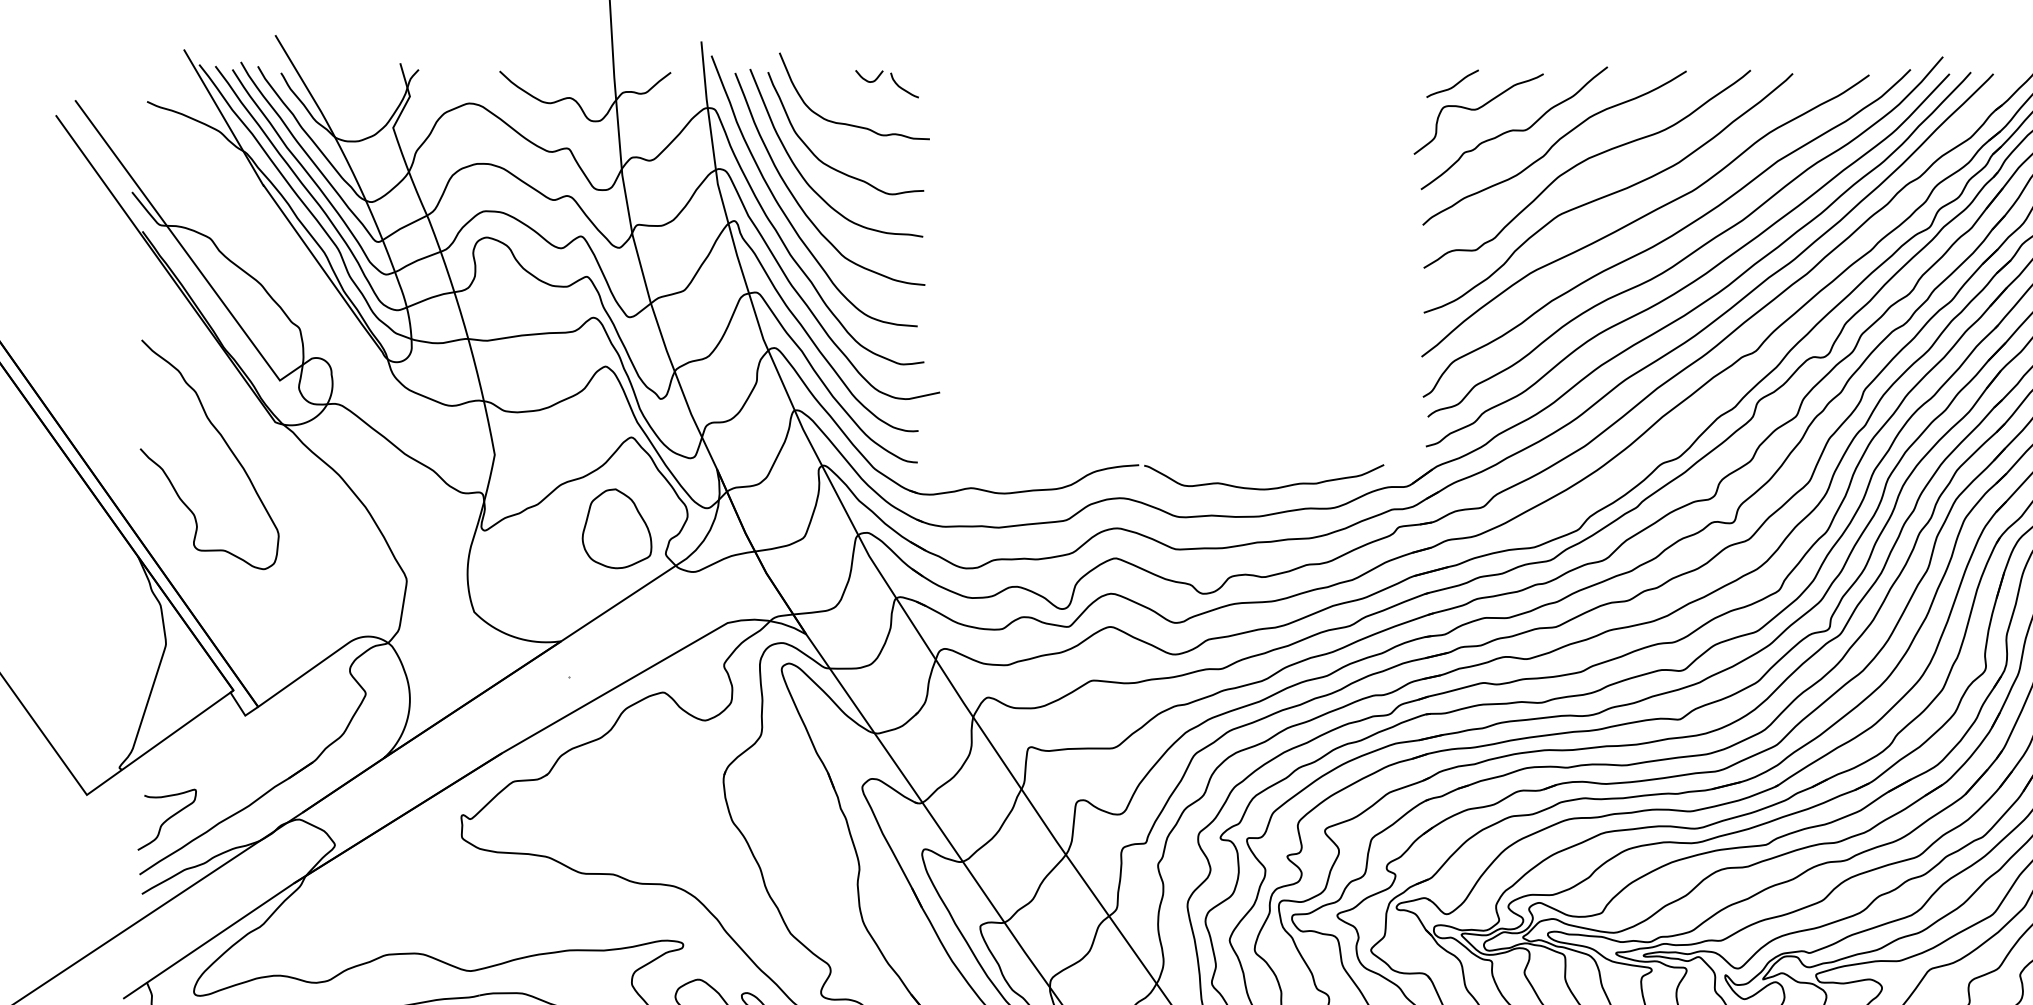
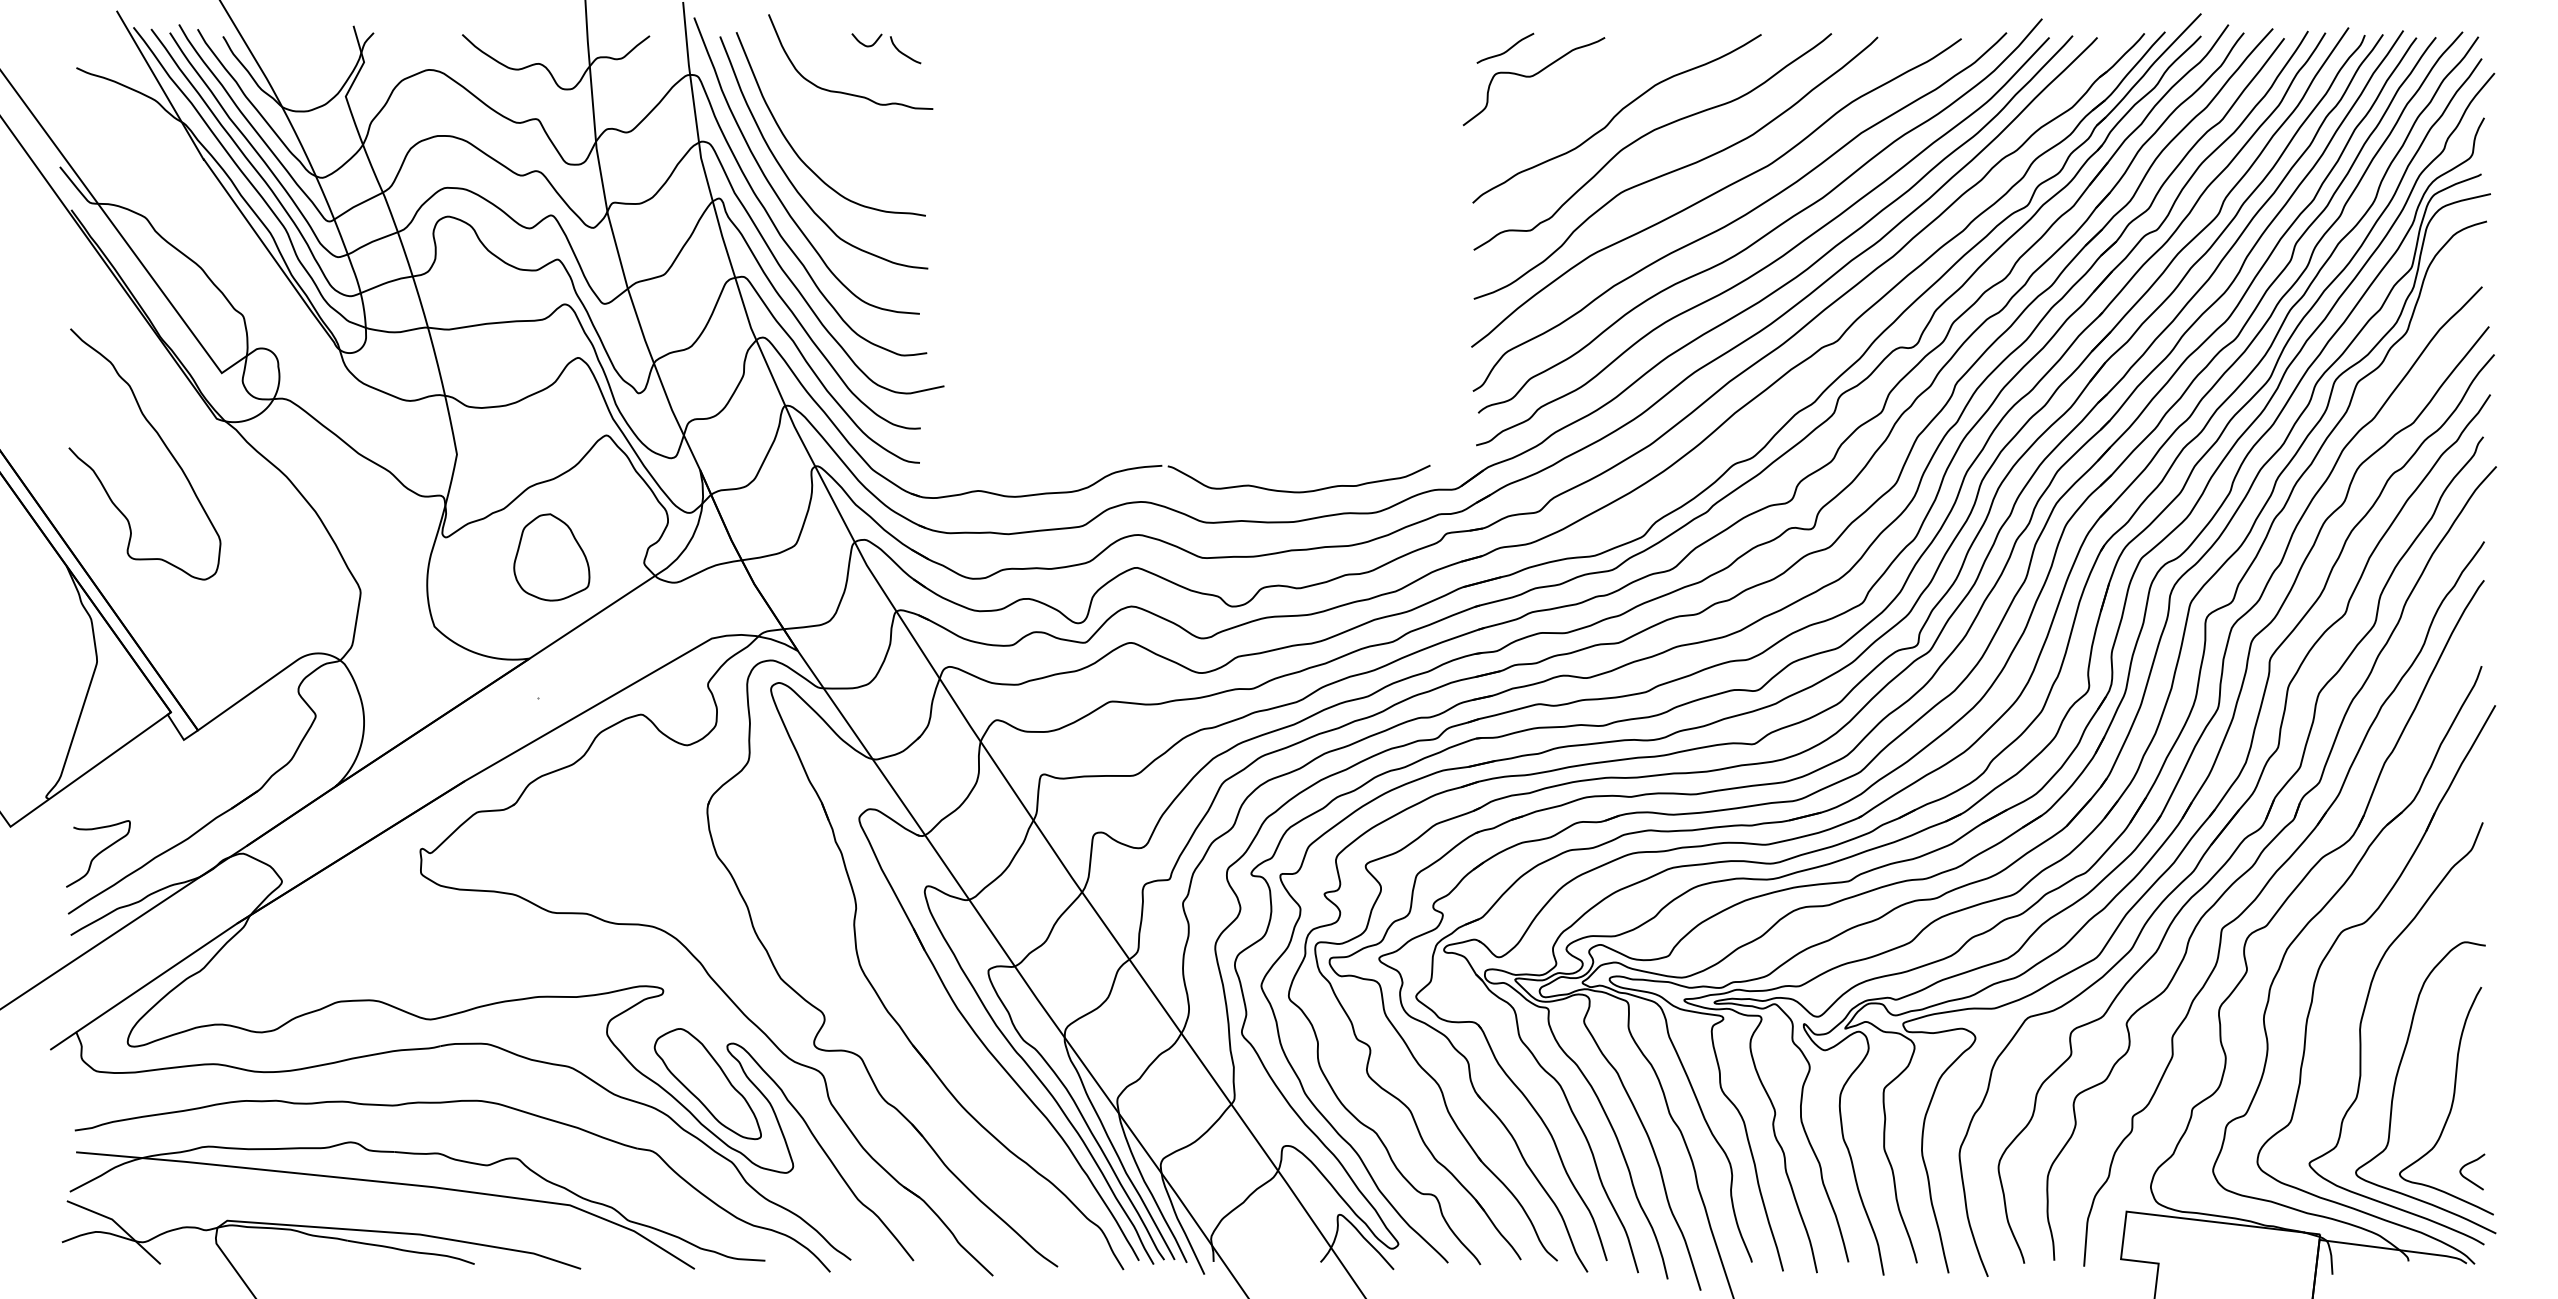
curve: (1513, 129) -> (1572, 98), removed
curve: (827, 164) -> (821, 136), removed
part: (616, 528) -> (551, 557), moved

